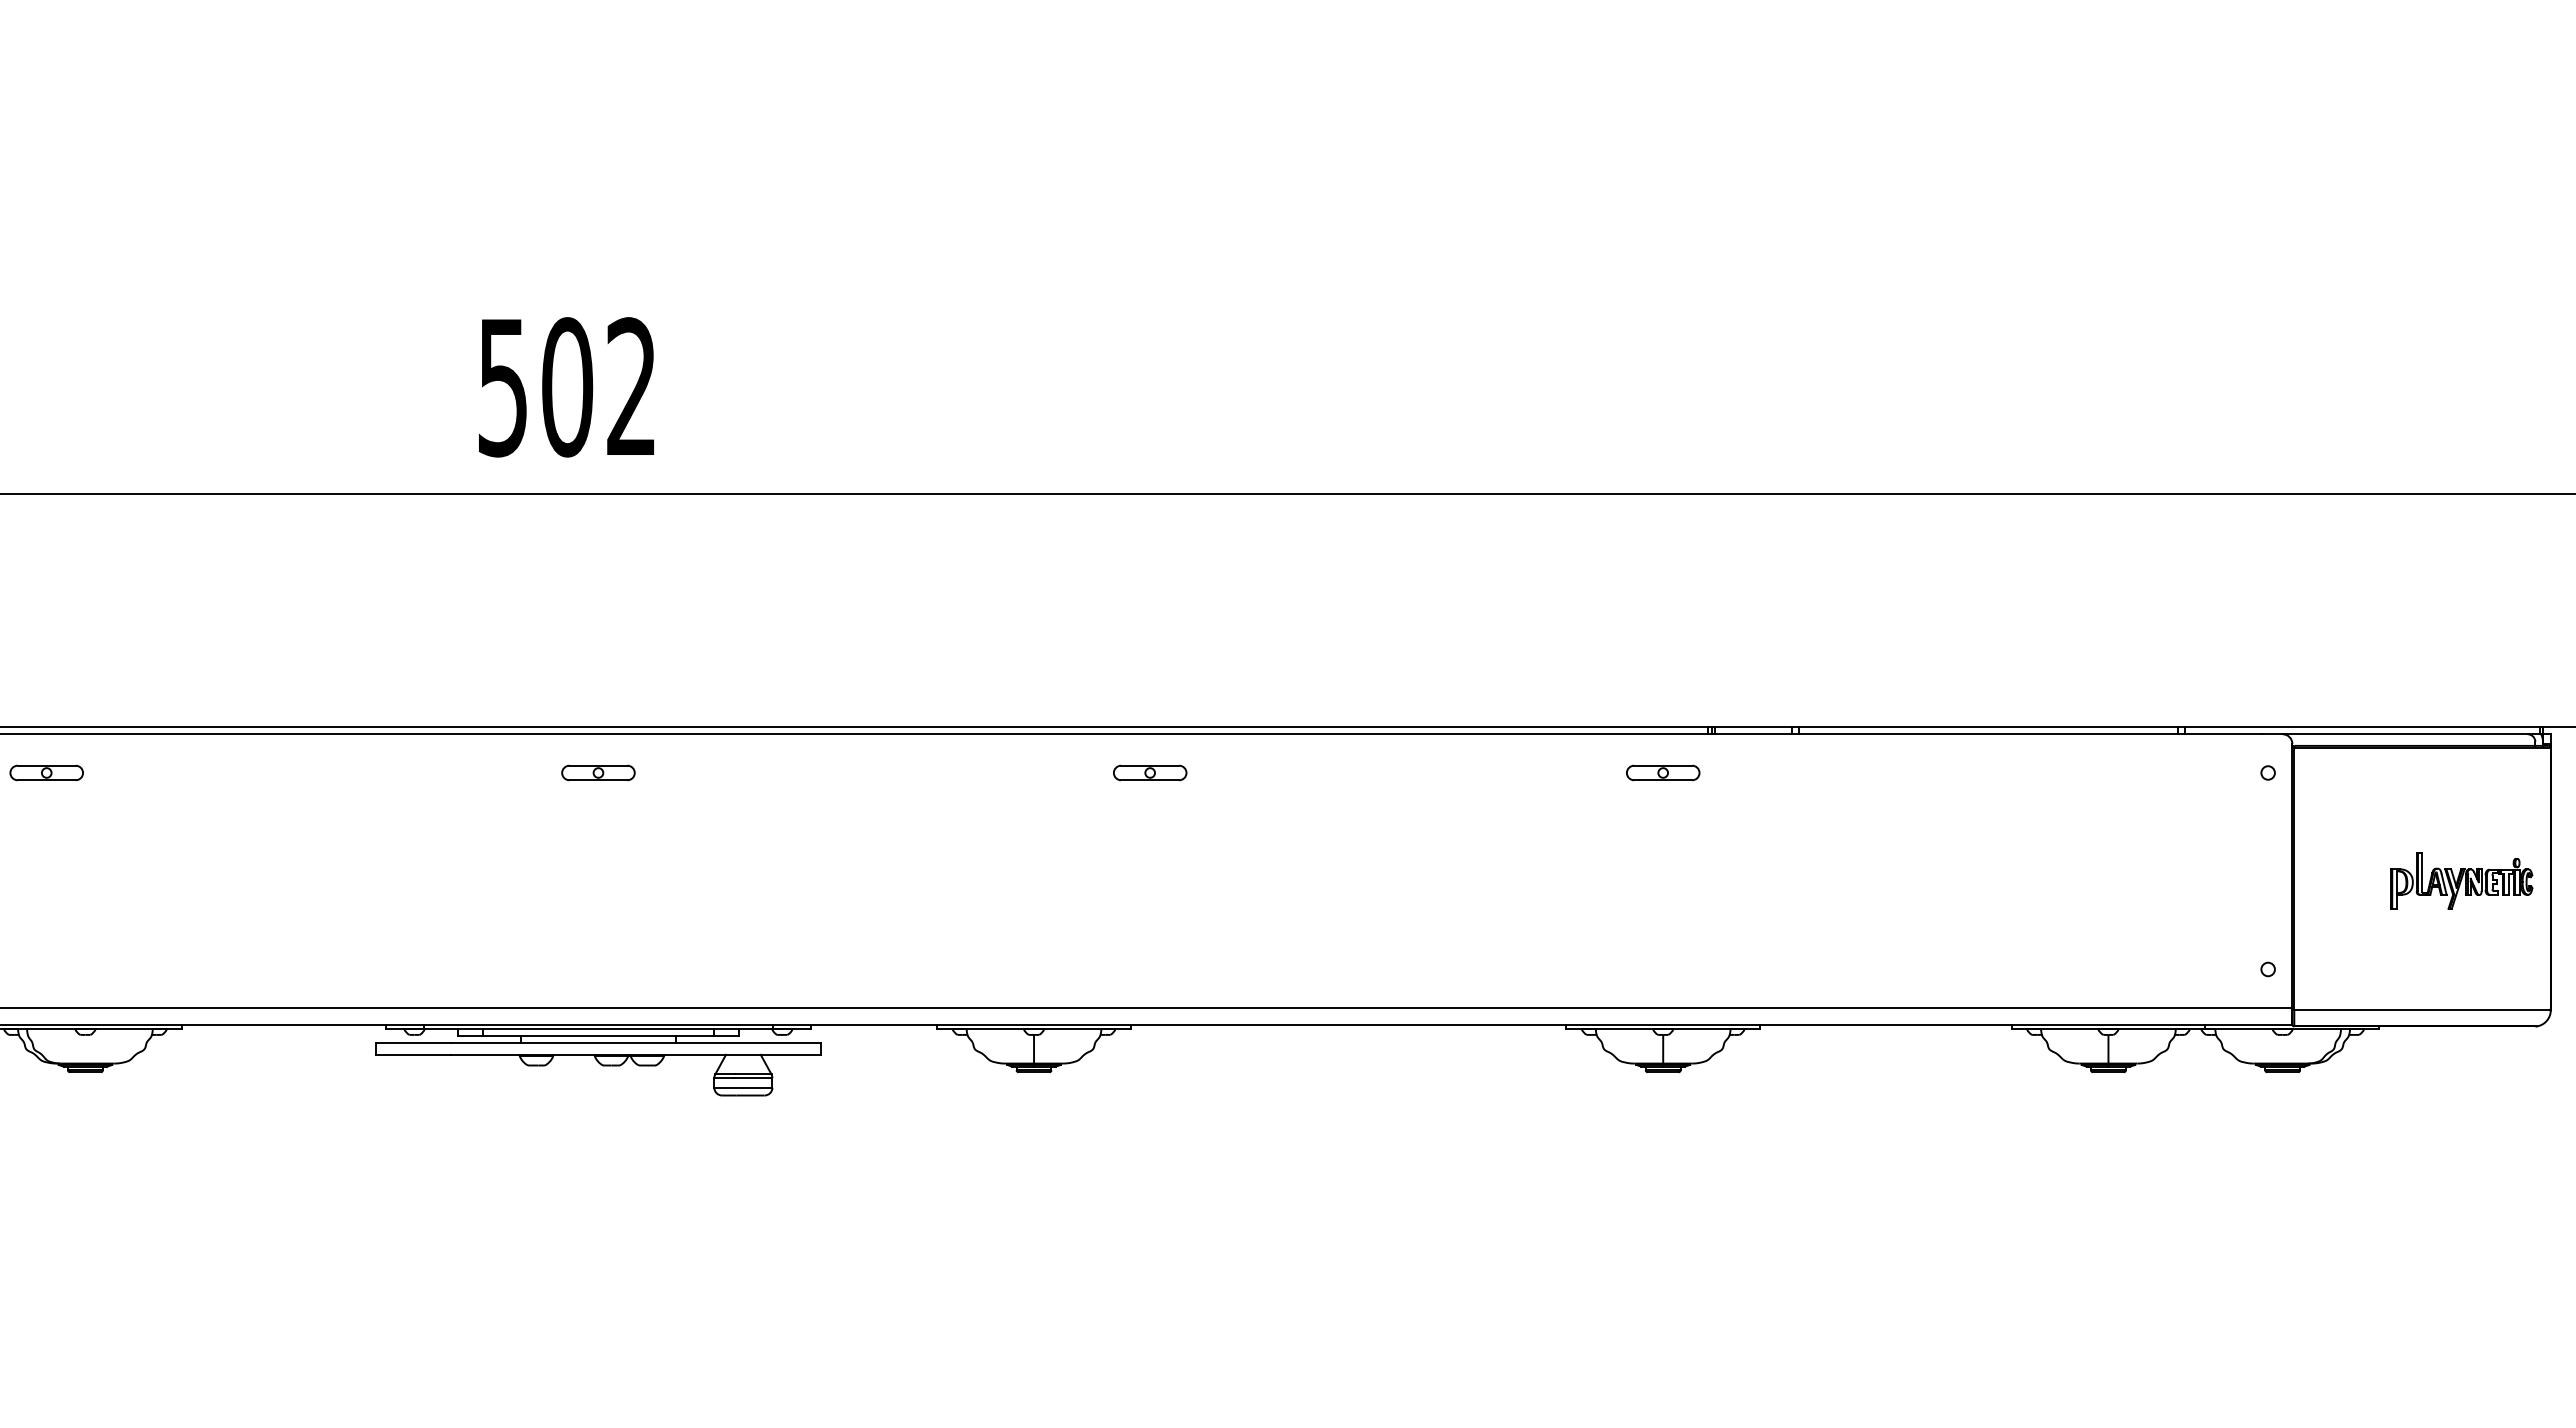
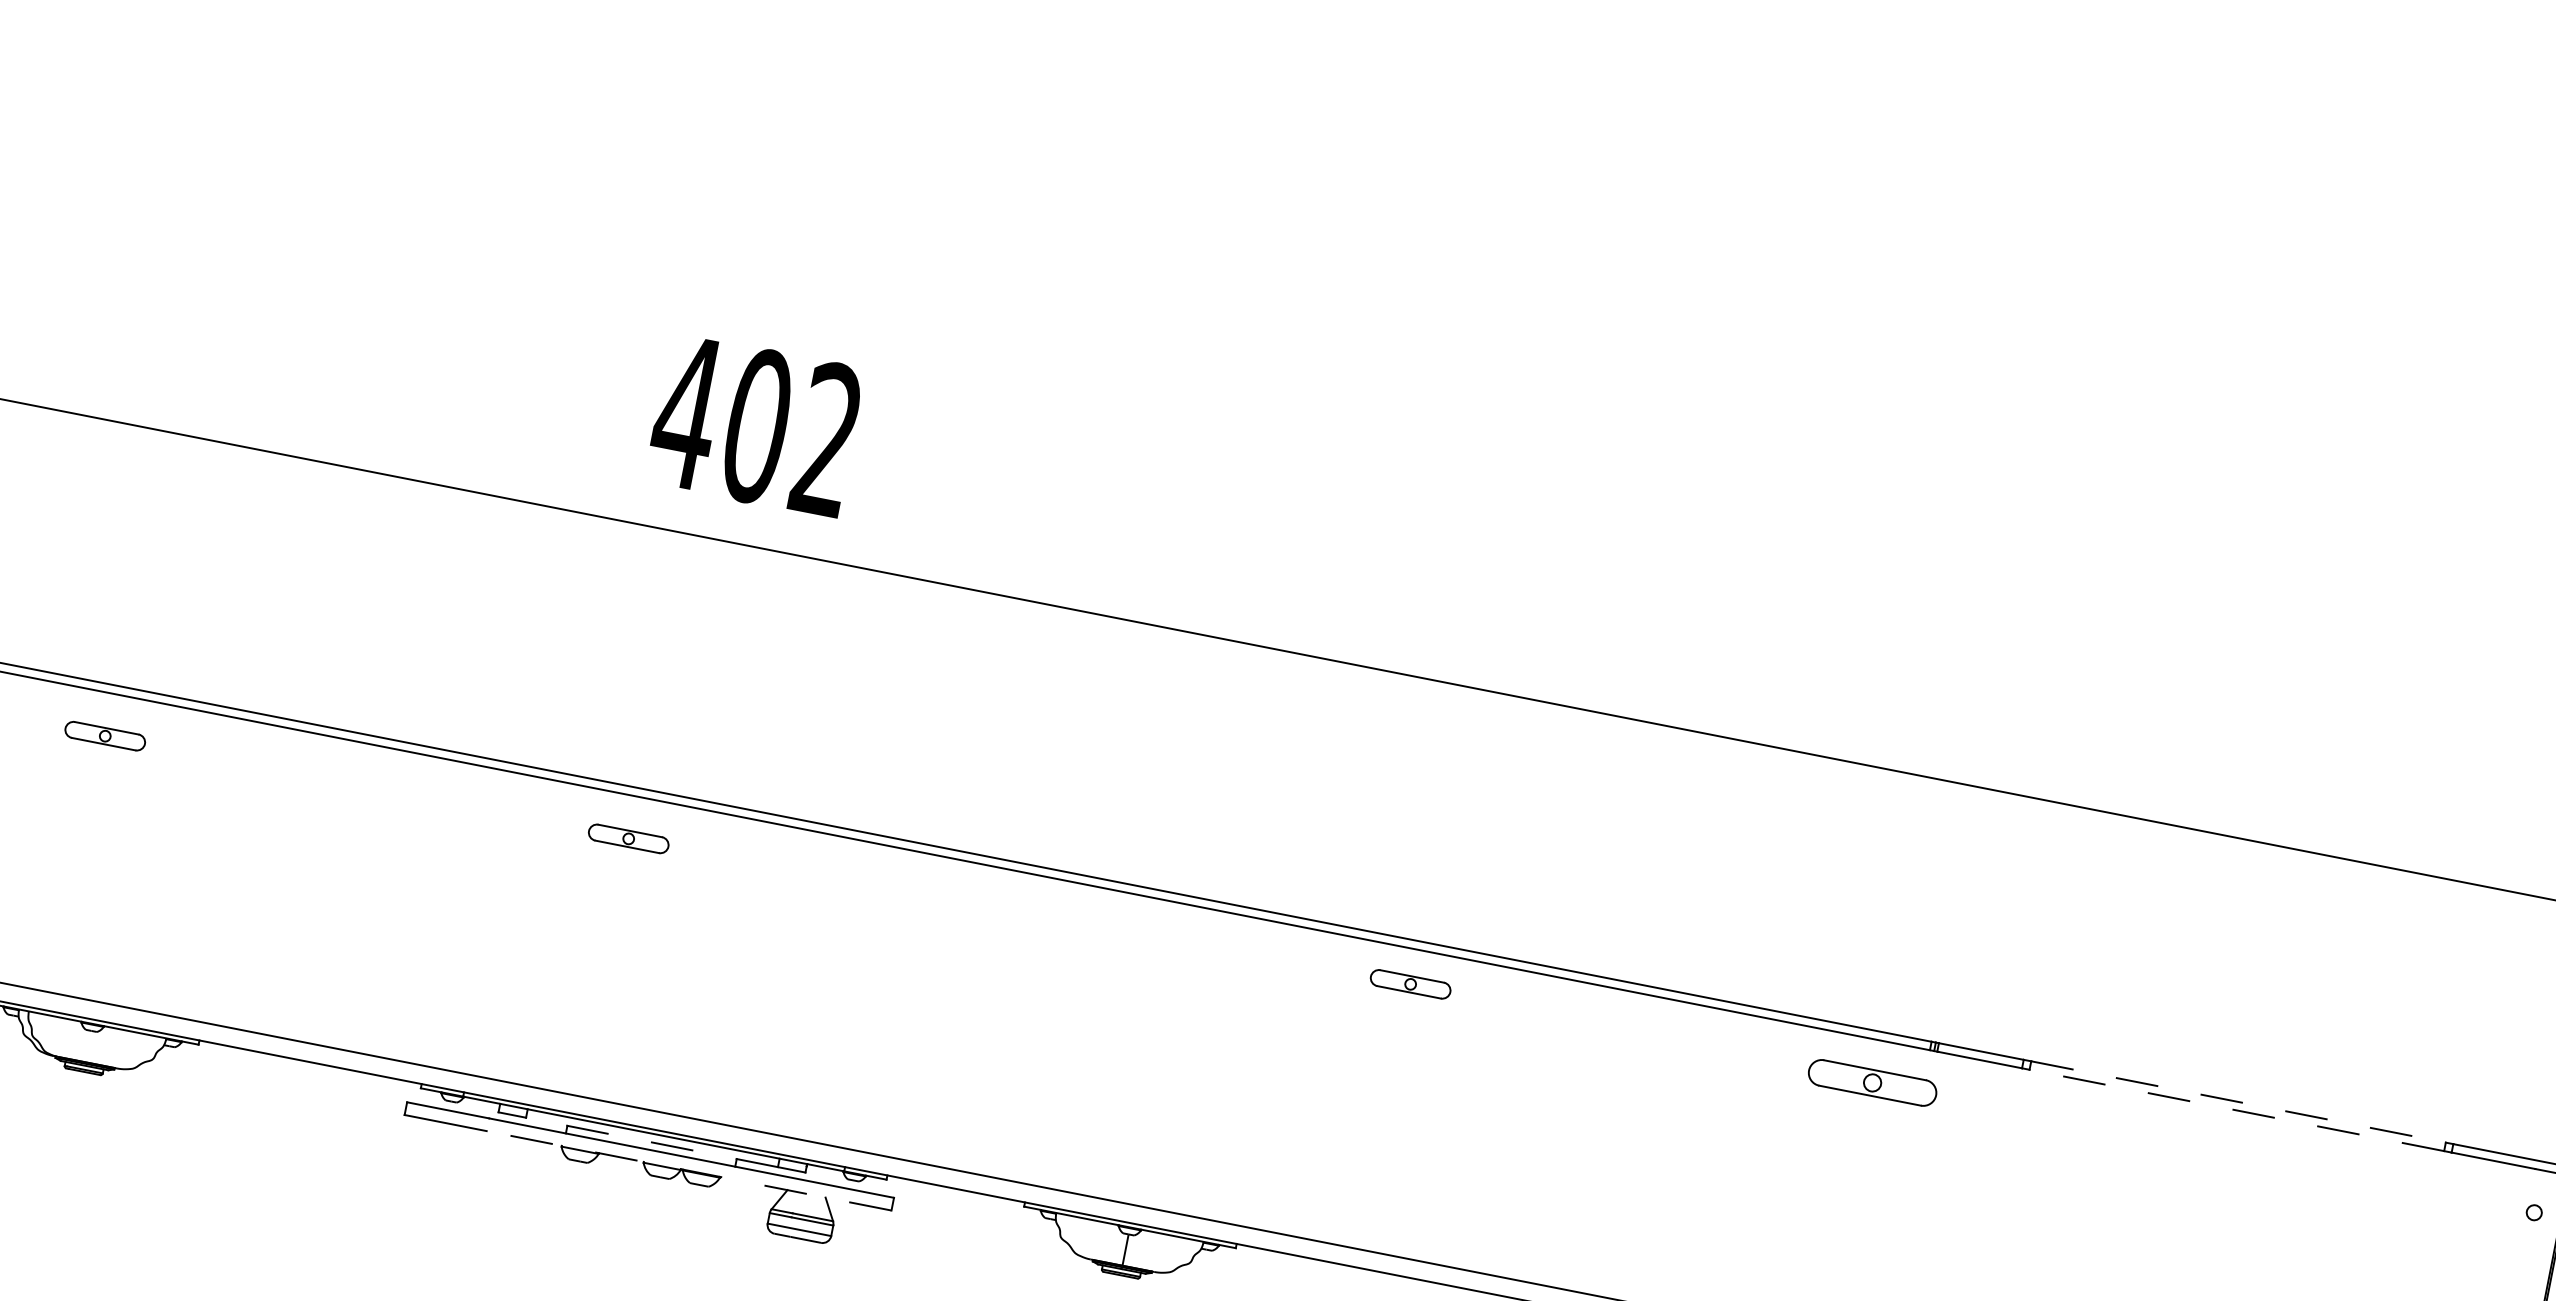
text: (502, 388) -> (686, 413), 502 -> 402
line: (1988, 726) -> (2238, 1101), solid -> dashed
line: (1988, 734) -> (2236, 1110), solid -> dashed
part: (598, 772) -> (628, 838), moved
part: (1150, 772) -> (1411, 983), moved
part: (1663, 772) -> (1873, 1082), size x1.6
line: (597, 1036) -> (650, 1142), solid -> dashed
line: (635, 1054) -> (688, 1170), solid -> dashed

